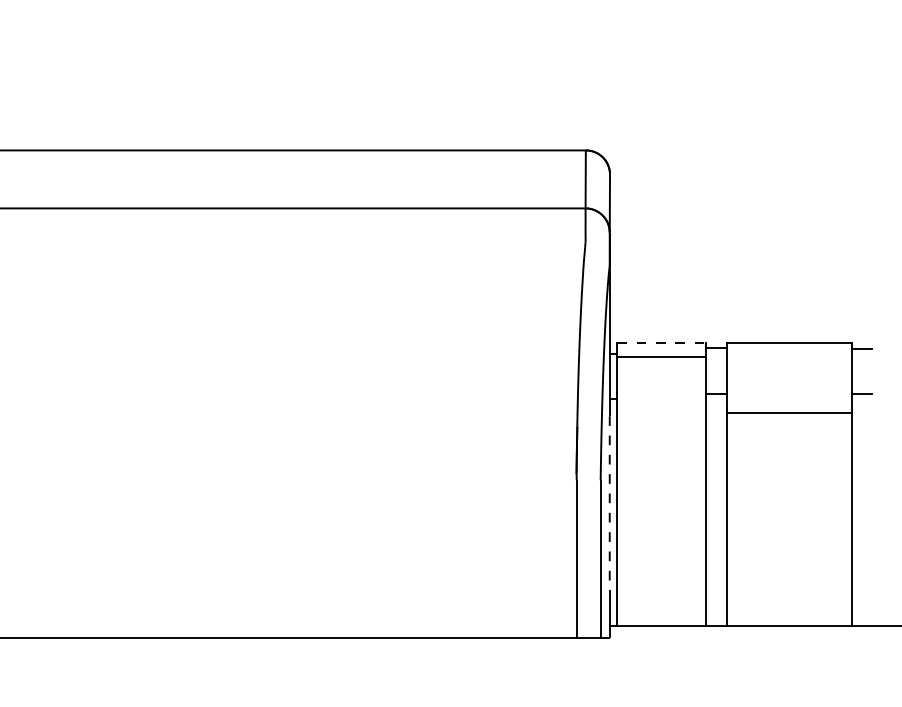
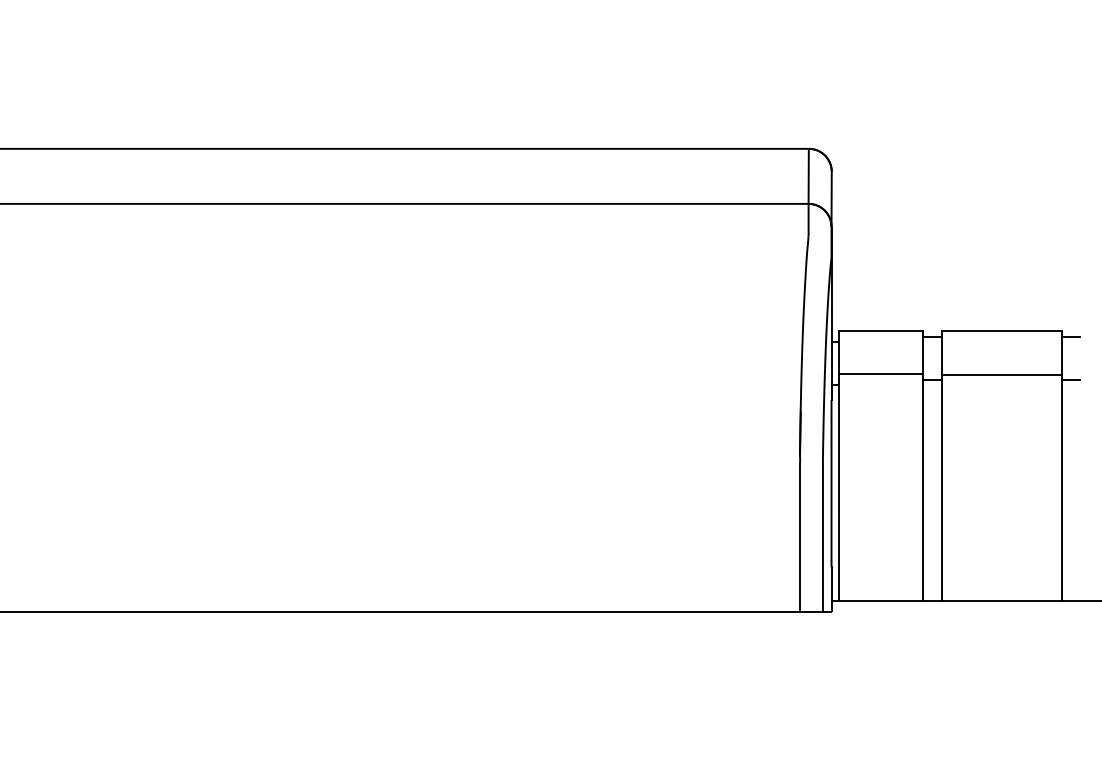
line: (662, 342) -> (881, 331), dashed -> solid
line: (661, 357) -> (880, 374), moved
line: (788, 413) -> (1001, 374), moved
line: (609, 502) -> (831, 483), dashed -> solid

